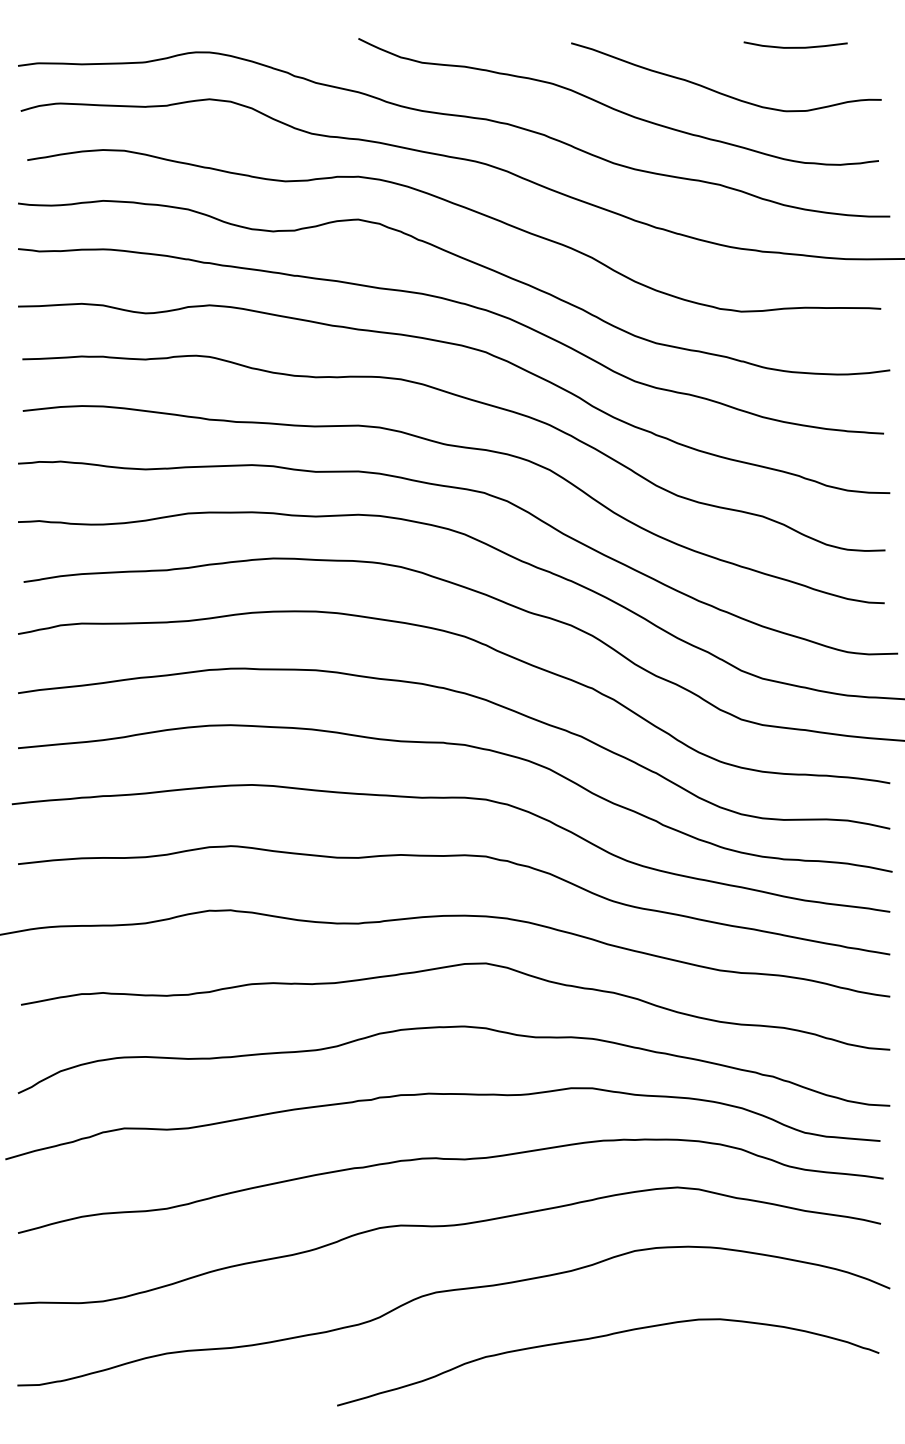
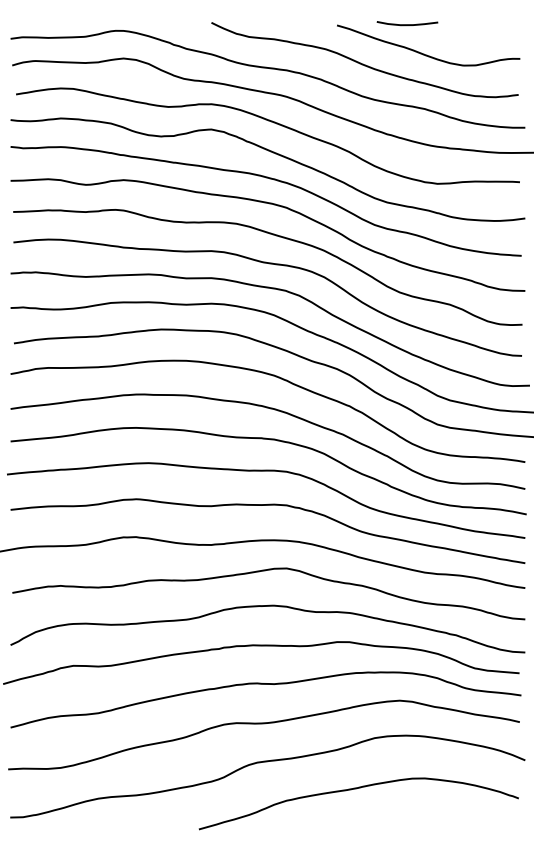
curve: (795, 46) -> (407, 24), moved

